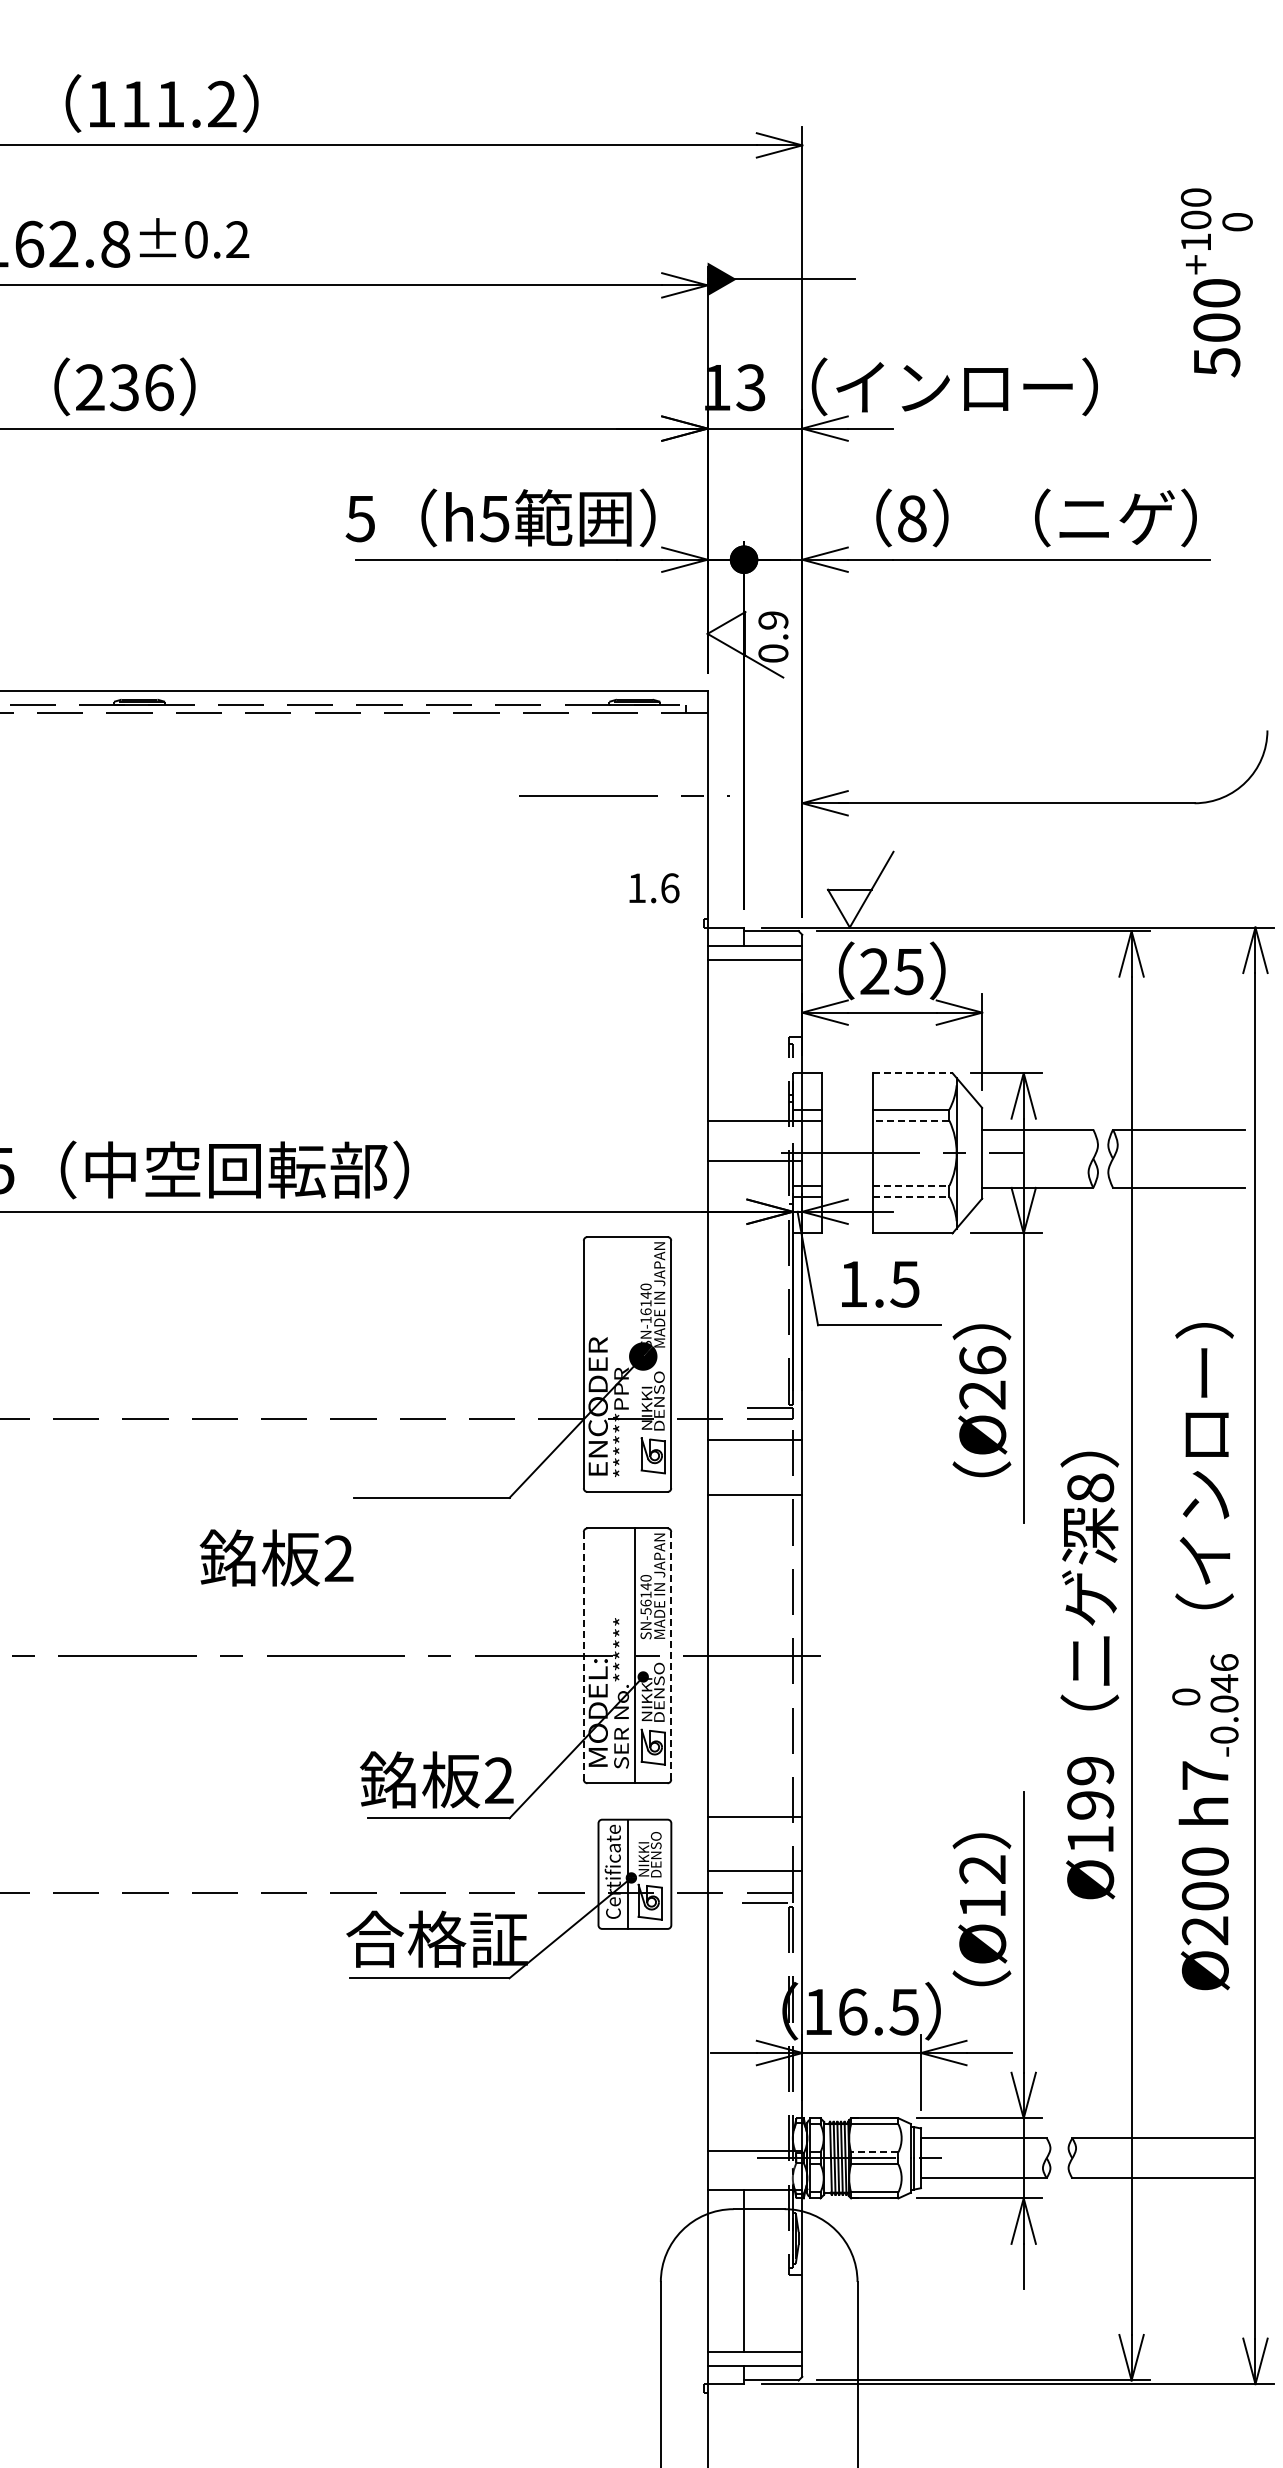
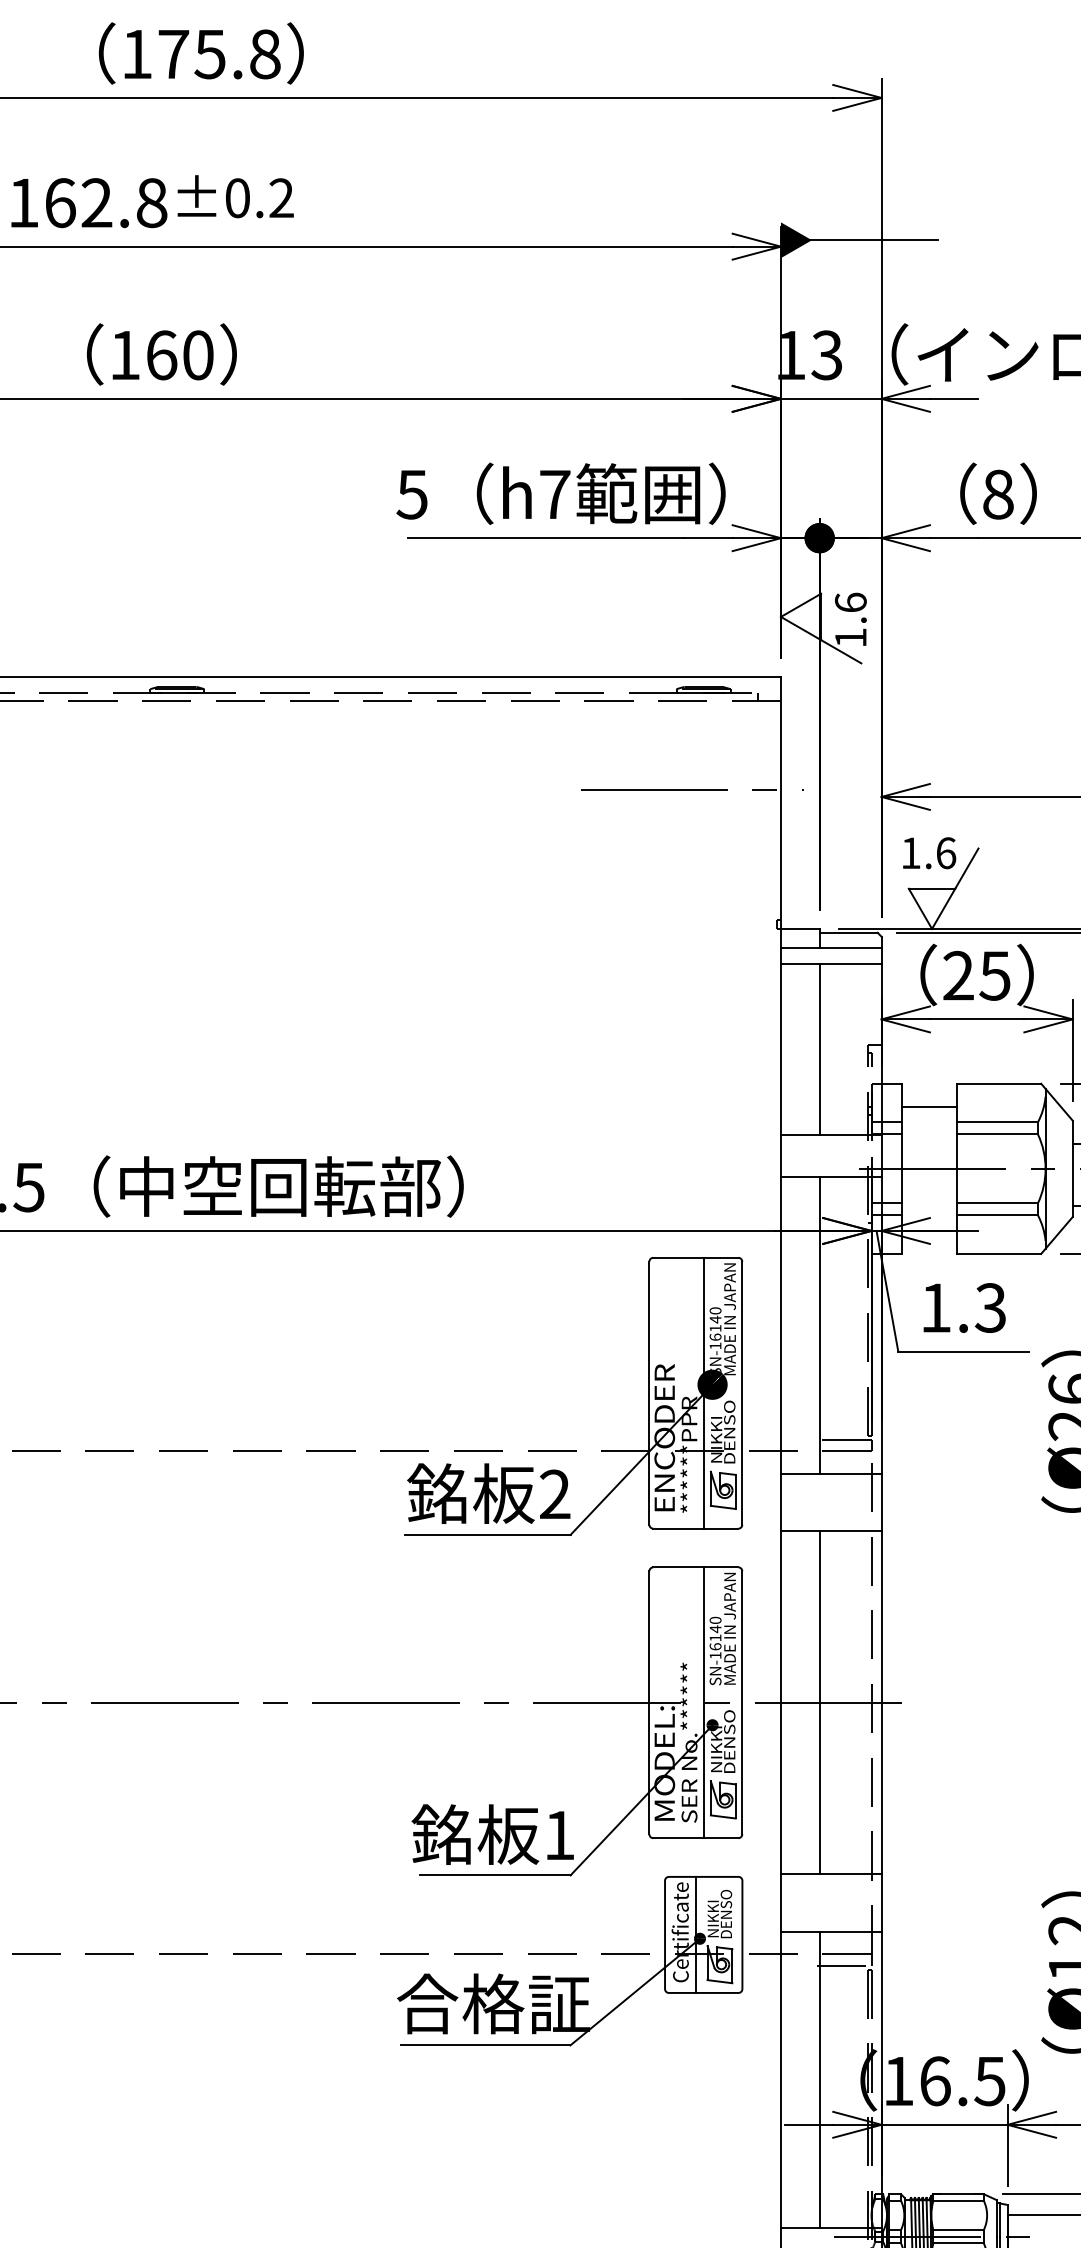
text: (179, 103) -> (219, 53), 111.2 -> 175.8
text: (124, 387) -> (161, 355), 236 -> 160
text: (494, 519) -> (554, 495), h5 -> h7
text: (773, 636) -> (850, 619), 0.9 -> 1.6
text: (654, 888) -> (929, 853), moved
line: (744, 1040) -> (820, 1048), added
line: (912, 1073) -> (998, 1084), dashed -> solid
line: (846, 1095) -> (928, 1107), added
line: (910, 1120) -> (996, 1133), dashed -> solid
line: (911, 1185) -> (997, 1203), dashed -> solid
line: (911, 1196) -> (997, 1214), dashed -> solid
text: (904, 1283) -> (990, 1307), 1.5 -> 1.3
line: (744, 1300) -> (820, 1325), added
line: (634, 1364) -> (703, 1393), added
text: (276, 1557) -> (488, 1493), moved
text: (645, 1611) -> (714, 1655), SN-56140 -> SN-16140
line: (583, 1655) -> (649, 1702), dashed -> solid
line: (671, 1655) -> (742, 1702), dashed -> solid
line: (744, 1655) -> (820, 1702), added
text: (499, 1780) -> (559, 1835), 2 -> 1
line: (744, 2010) -> (820, 2079), added
line: (874, 2152) -> (958, 2230), dashed -> solid

